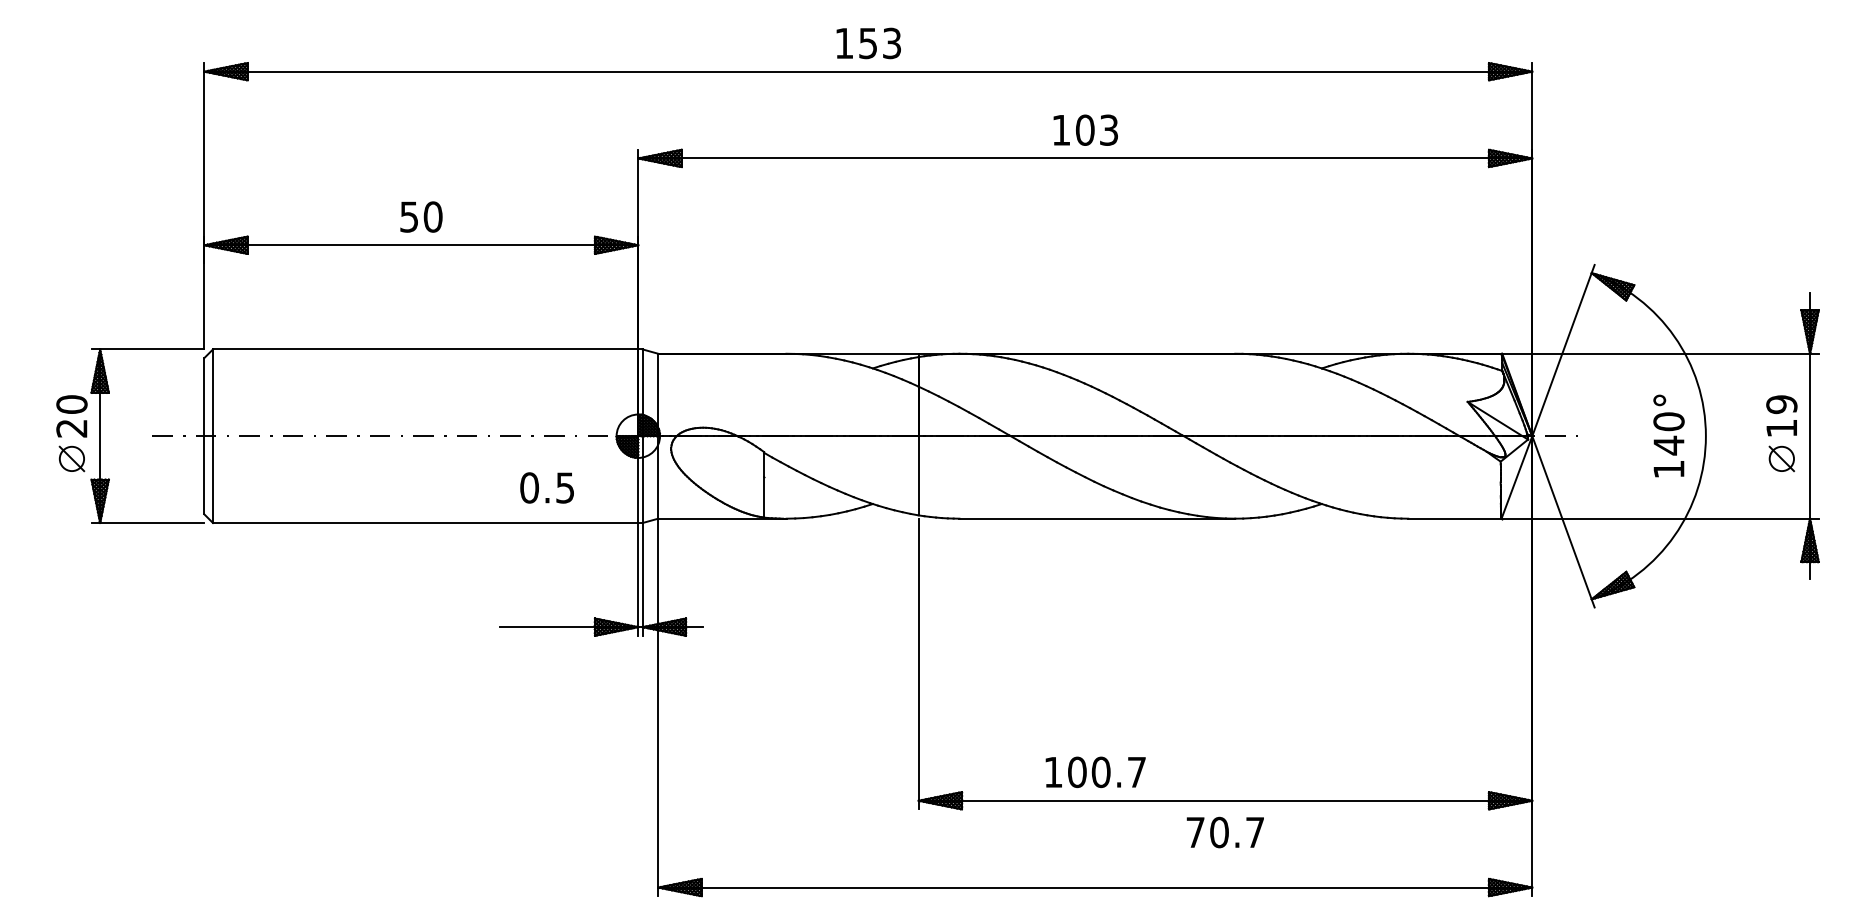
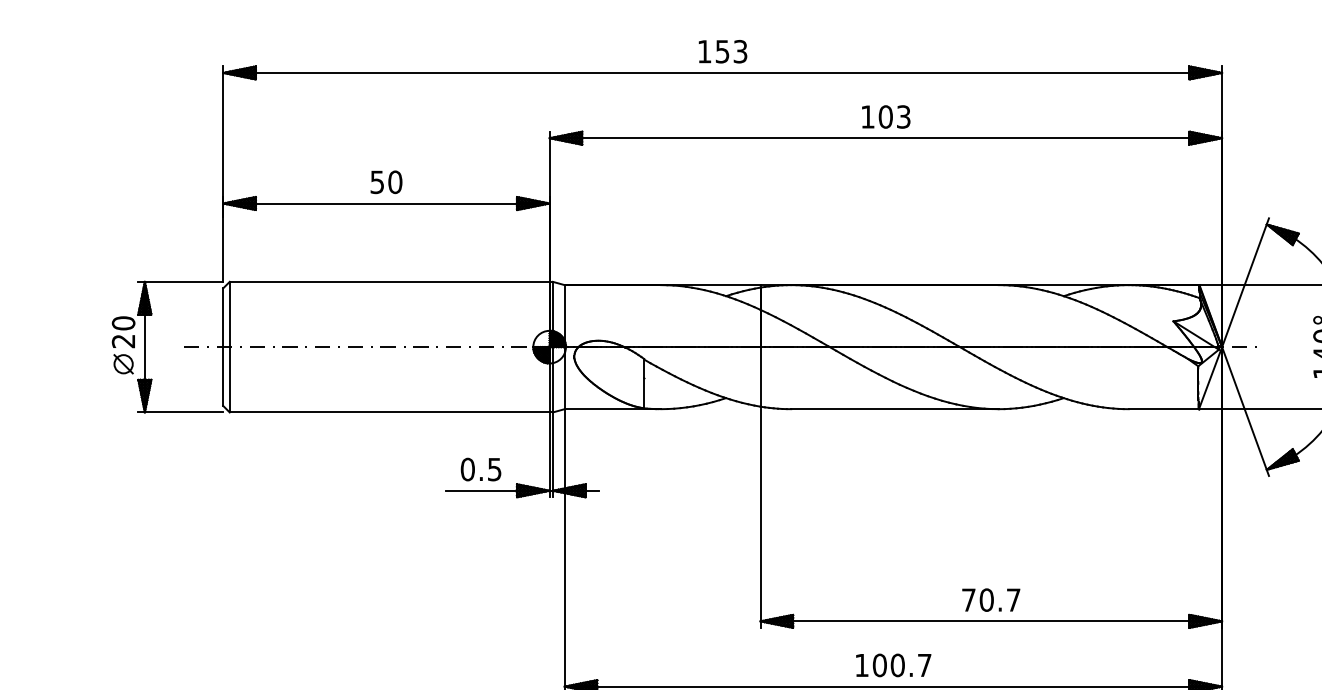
text: (546, 487) -> (480, 469), moved
text: (1095, 772) -> (893, 665), moved
text: (1224, 832) -> (990, 600), moved

